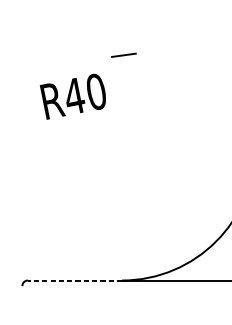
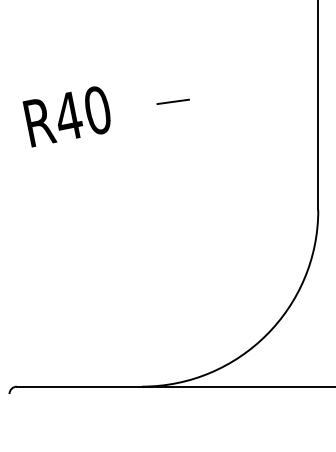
line: (123, 55) -> (172, 101), moved
text: (72, 96) -> (66, 116), moved
line: (74, 280) -> (78, 386), dashed -> solid

